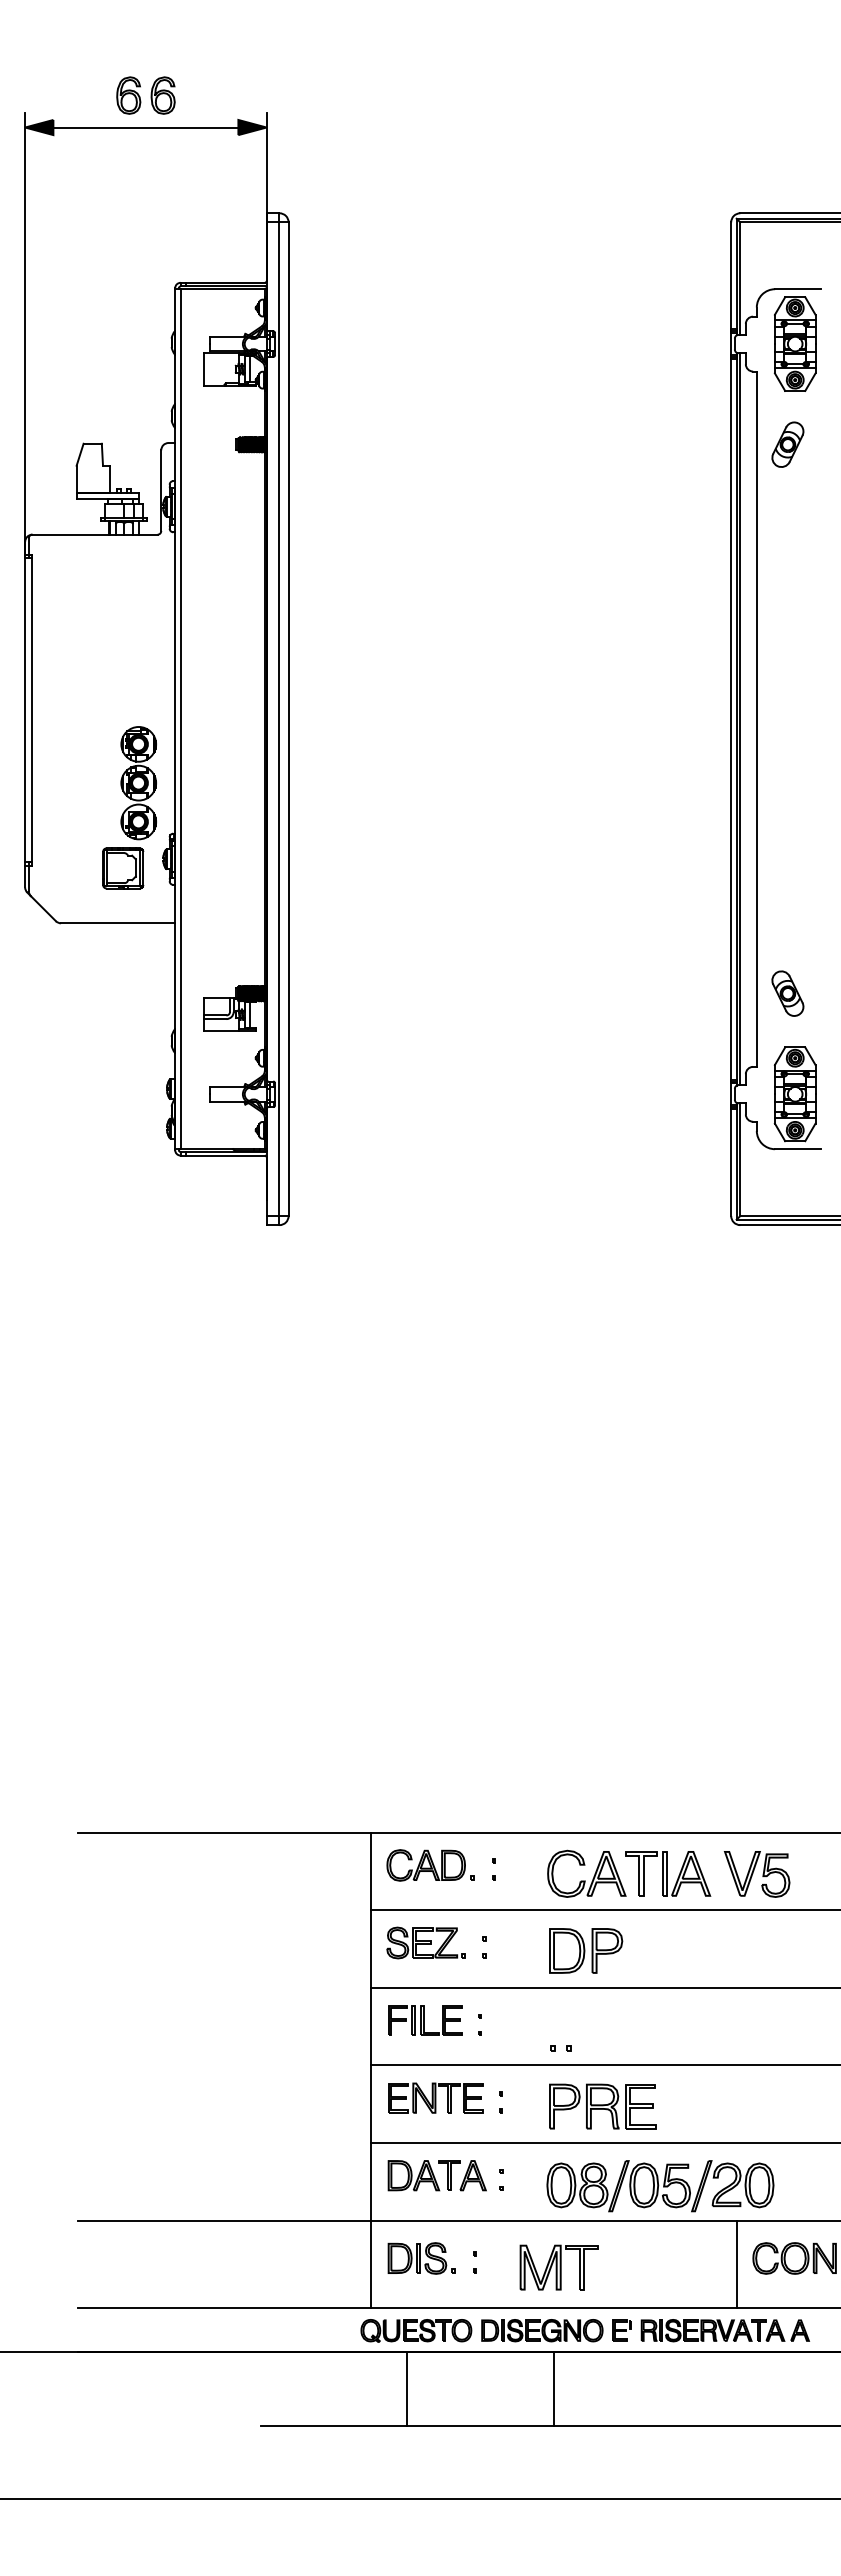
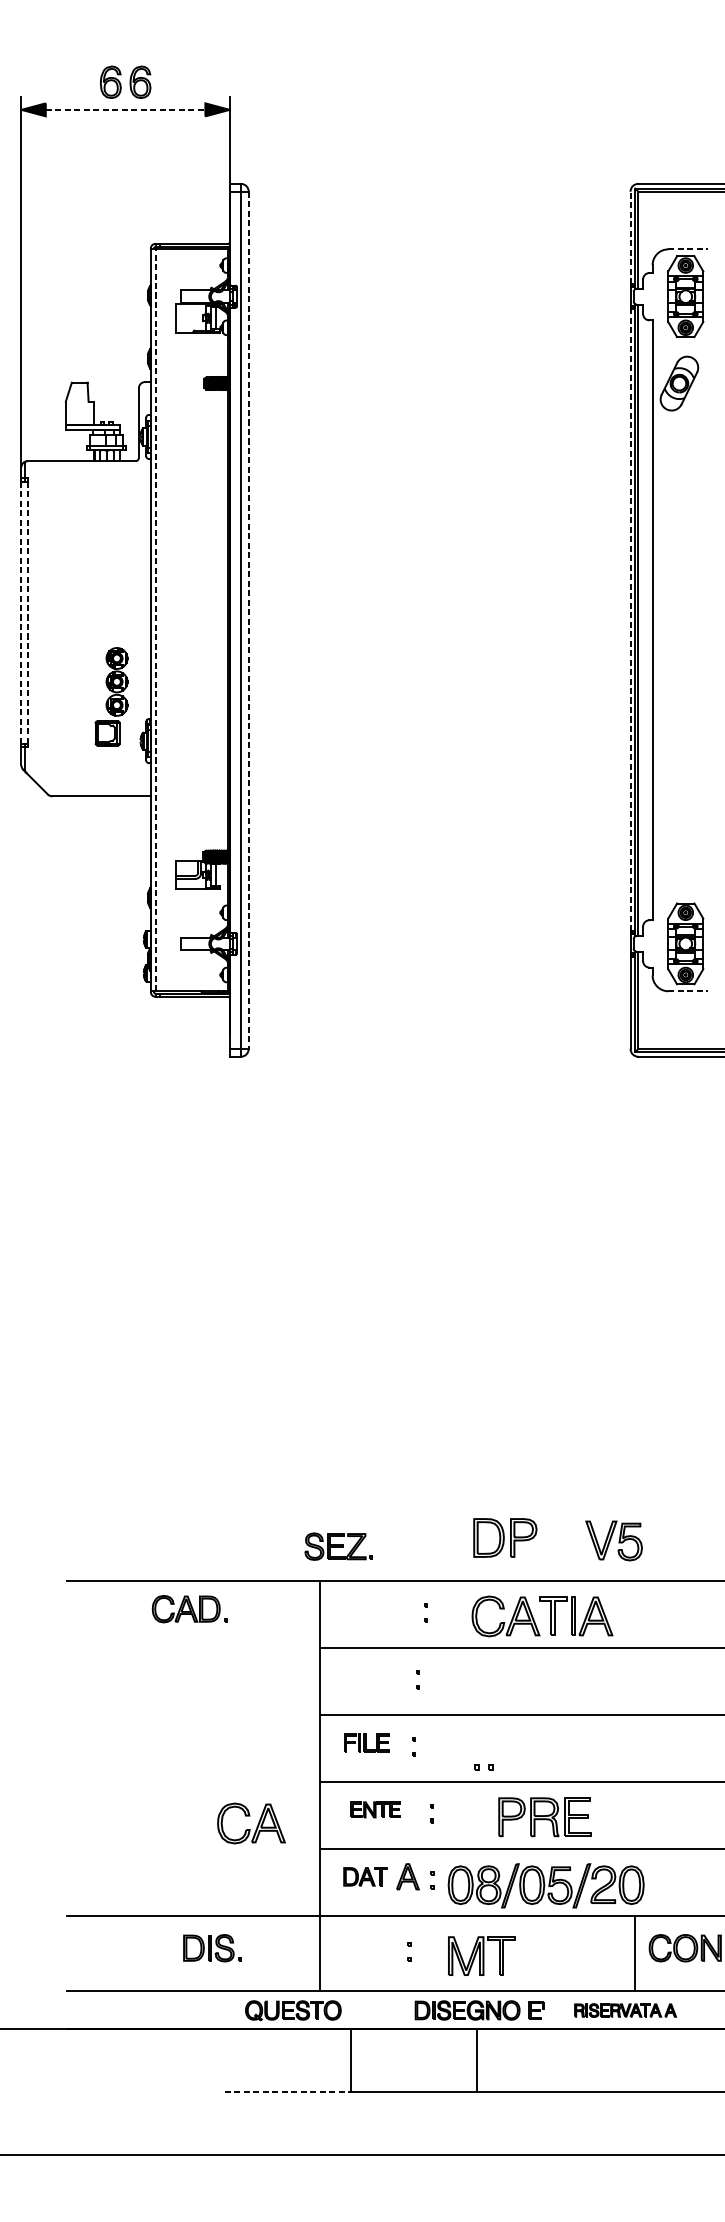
line: (146, 127) -> (126, 109), solid -> dashed
line: (731, 275) -> (630, 237), solid -> dashed
line: (797, 289) -> (687, 249), solid -> dashed
part: (787, 444) -> (679, 383), size x1.4
line: (25, 710) -> (21, 612), solid -> dashed
line: (32, 710) -> (27, 612), solid -> dashed
line: (731, 718) -> (630, 619), solid -> dashed
line: (180, 719) -> (155, 620), solid -> dashed
line: (288, 719) -> (248, 620), solid -> dashed
part: (129, 807) -> (111, 696), size x0.7
part: (787, 993) -> (679, 856), removed
line: (797, 1149) -> (687, 991), solid -> dashed
part: (430, 1865) -> (189, 1609), moved
part: (756, 1874) -> (613, 1541), moved
part: (425, 1942) -> (338, 1546), moved
part: (586, 1950) -> (505, 1537), moved
part: (425, 2020) -> (366, 1742), size x0.7
part: (435, 2097) -> (375, 1809), size x0.6
part: (602, 2106) -> (544, 1817), moved
part: (290, 2120) -> (250, 1829), added
part: (423, 2175) -> (365, 1876), size x0.7
part: (660, 2186) -> (546, 1886), moved
part: (421, 2258) -> (212, 1948), moved
part: (416, 2330) -> (293, 2010), moved
part: (725, 2330) -> (625, 2010), size x0.7
line: (334, 2425) -> (288, 2092), solid -> dashed

